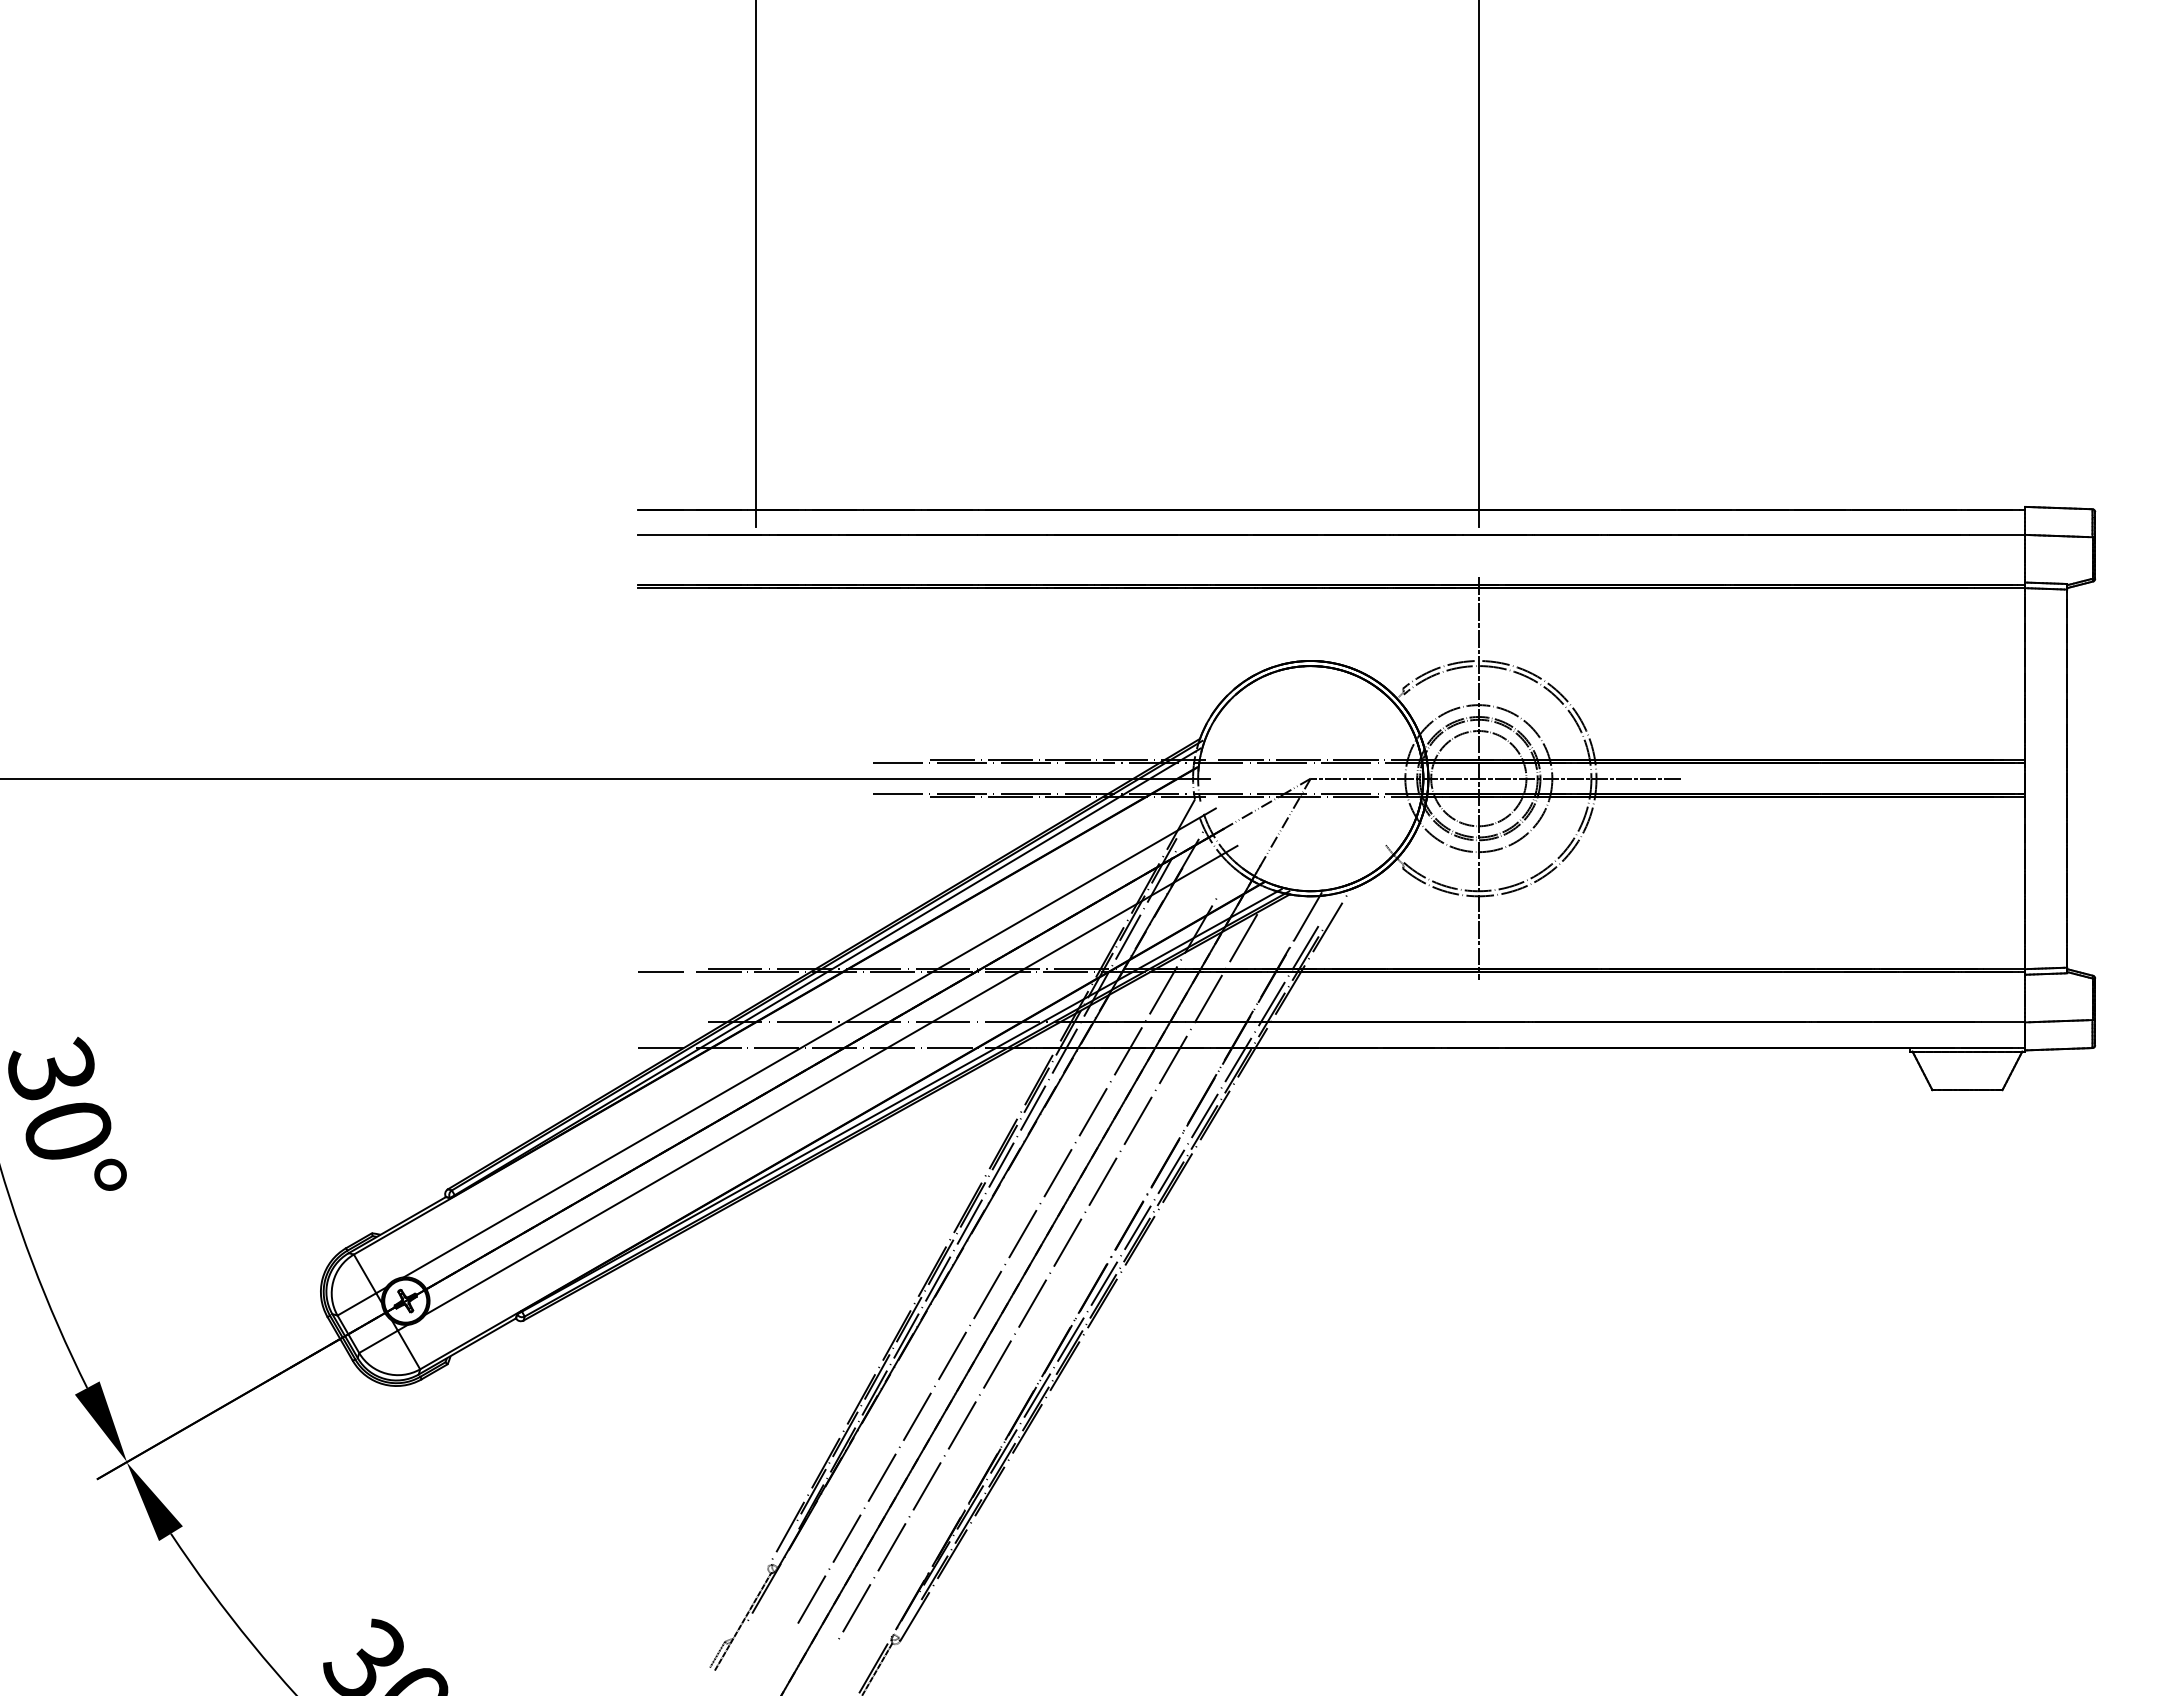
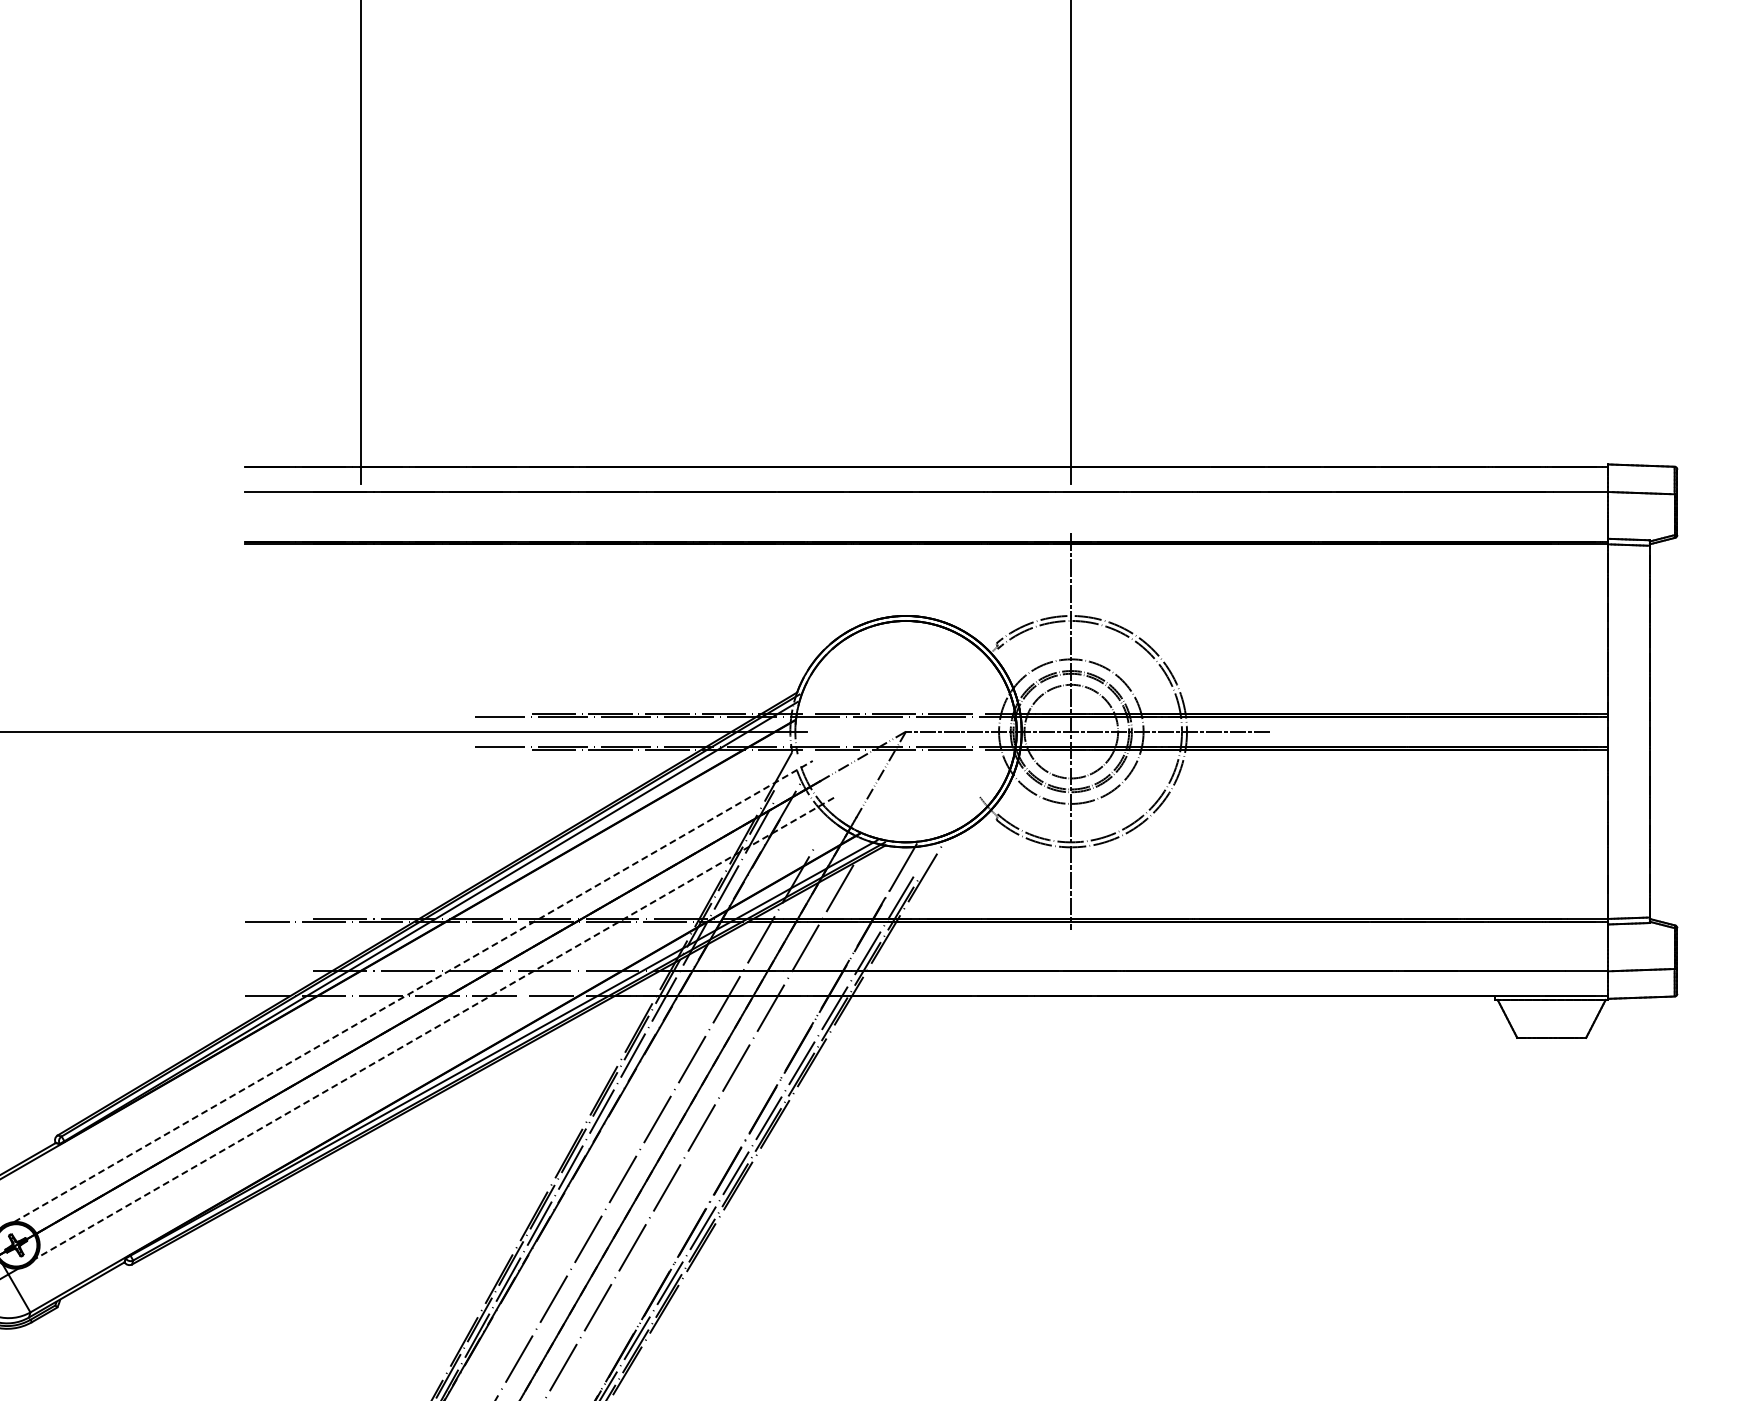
line: (809, 1042) -> (413, 991), solid -> dashed
line: (831, 1080) -> (434, 1028), solid -> dashed

